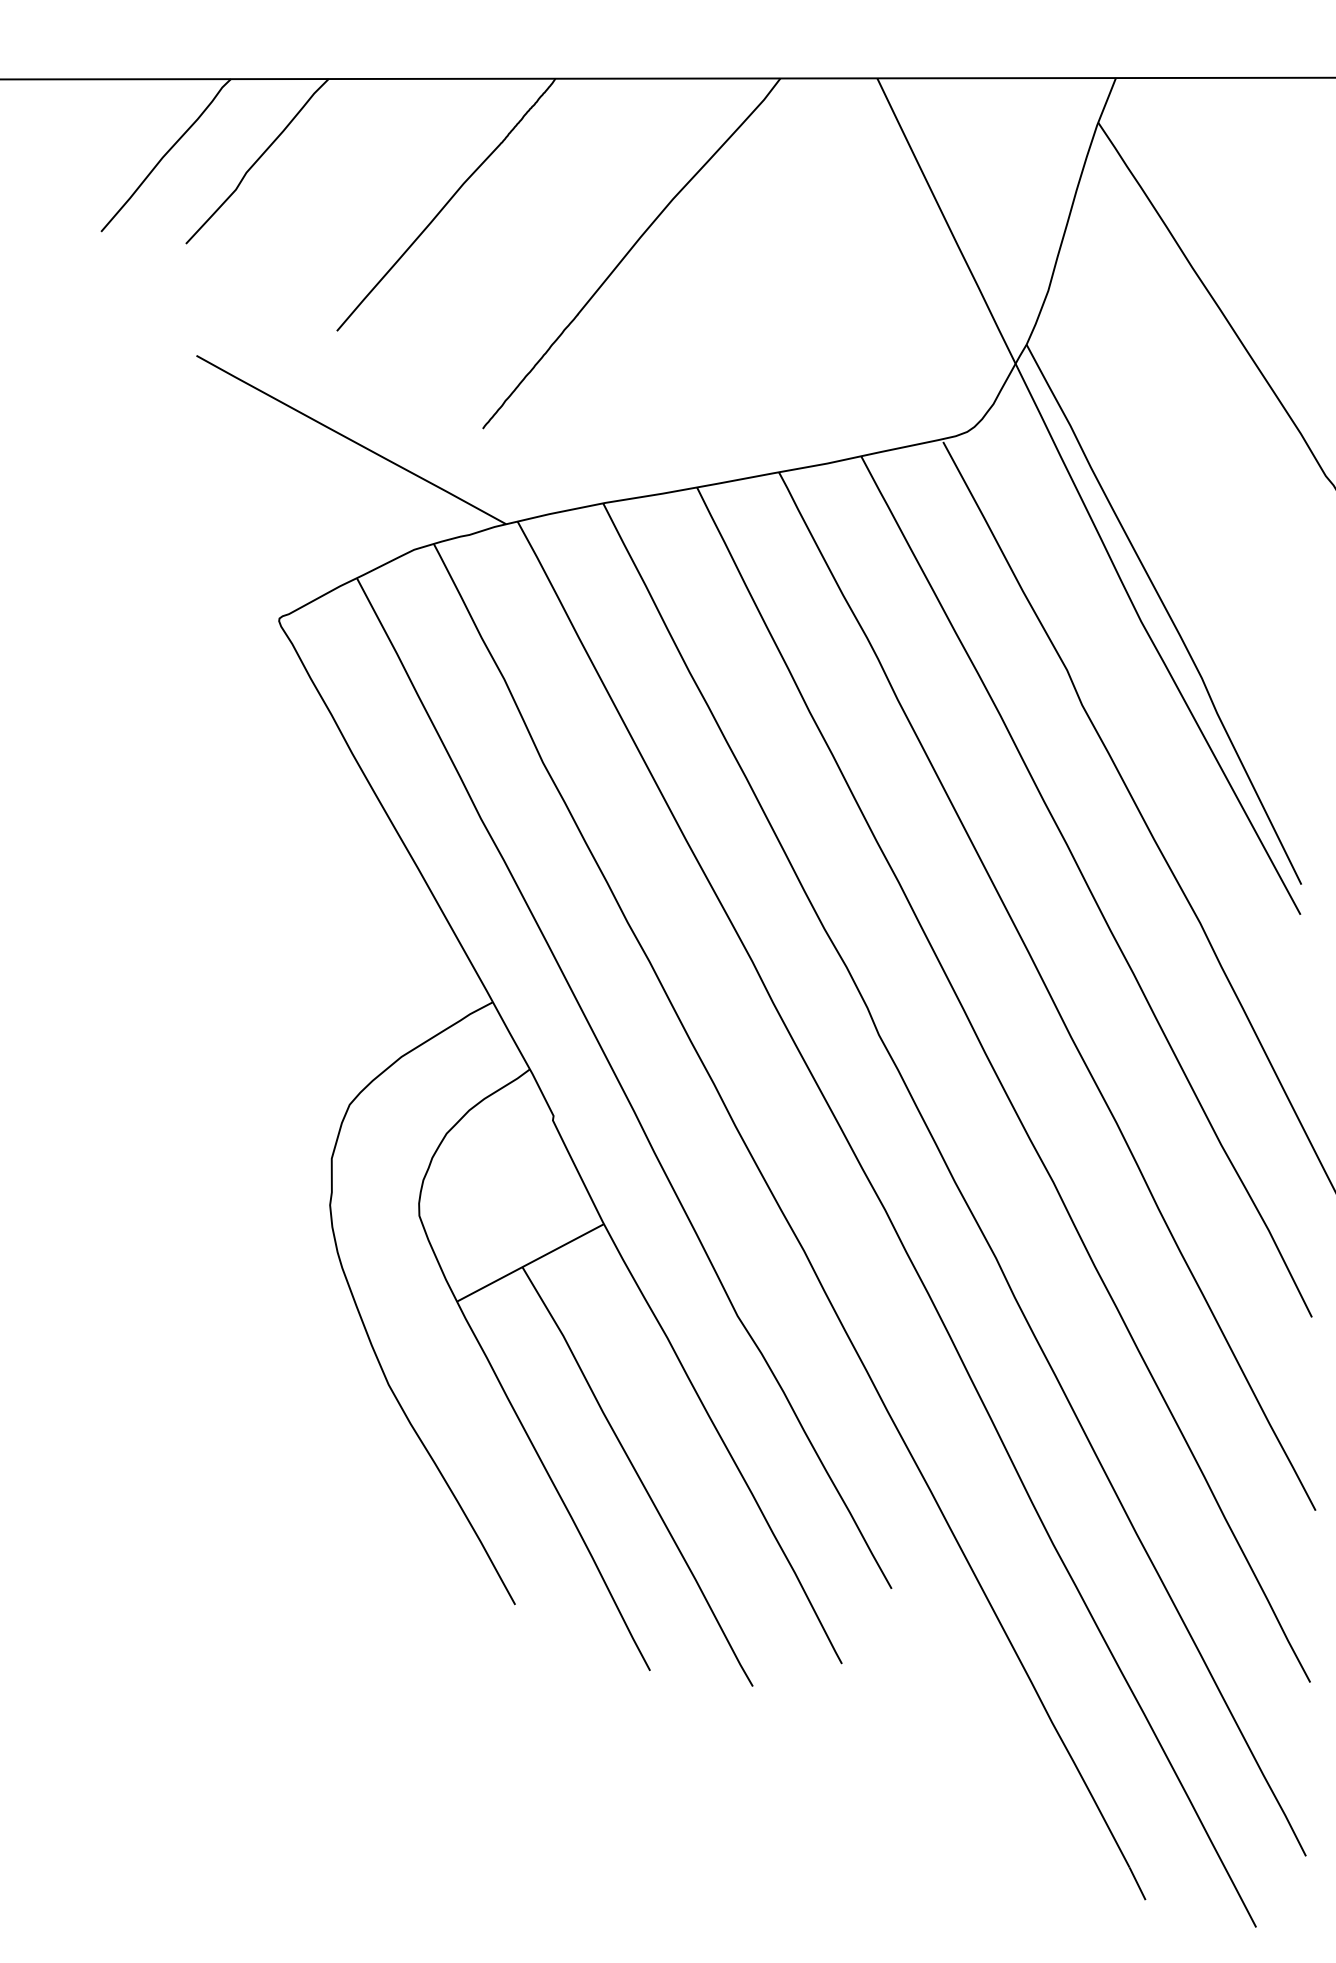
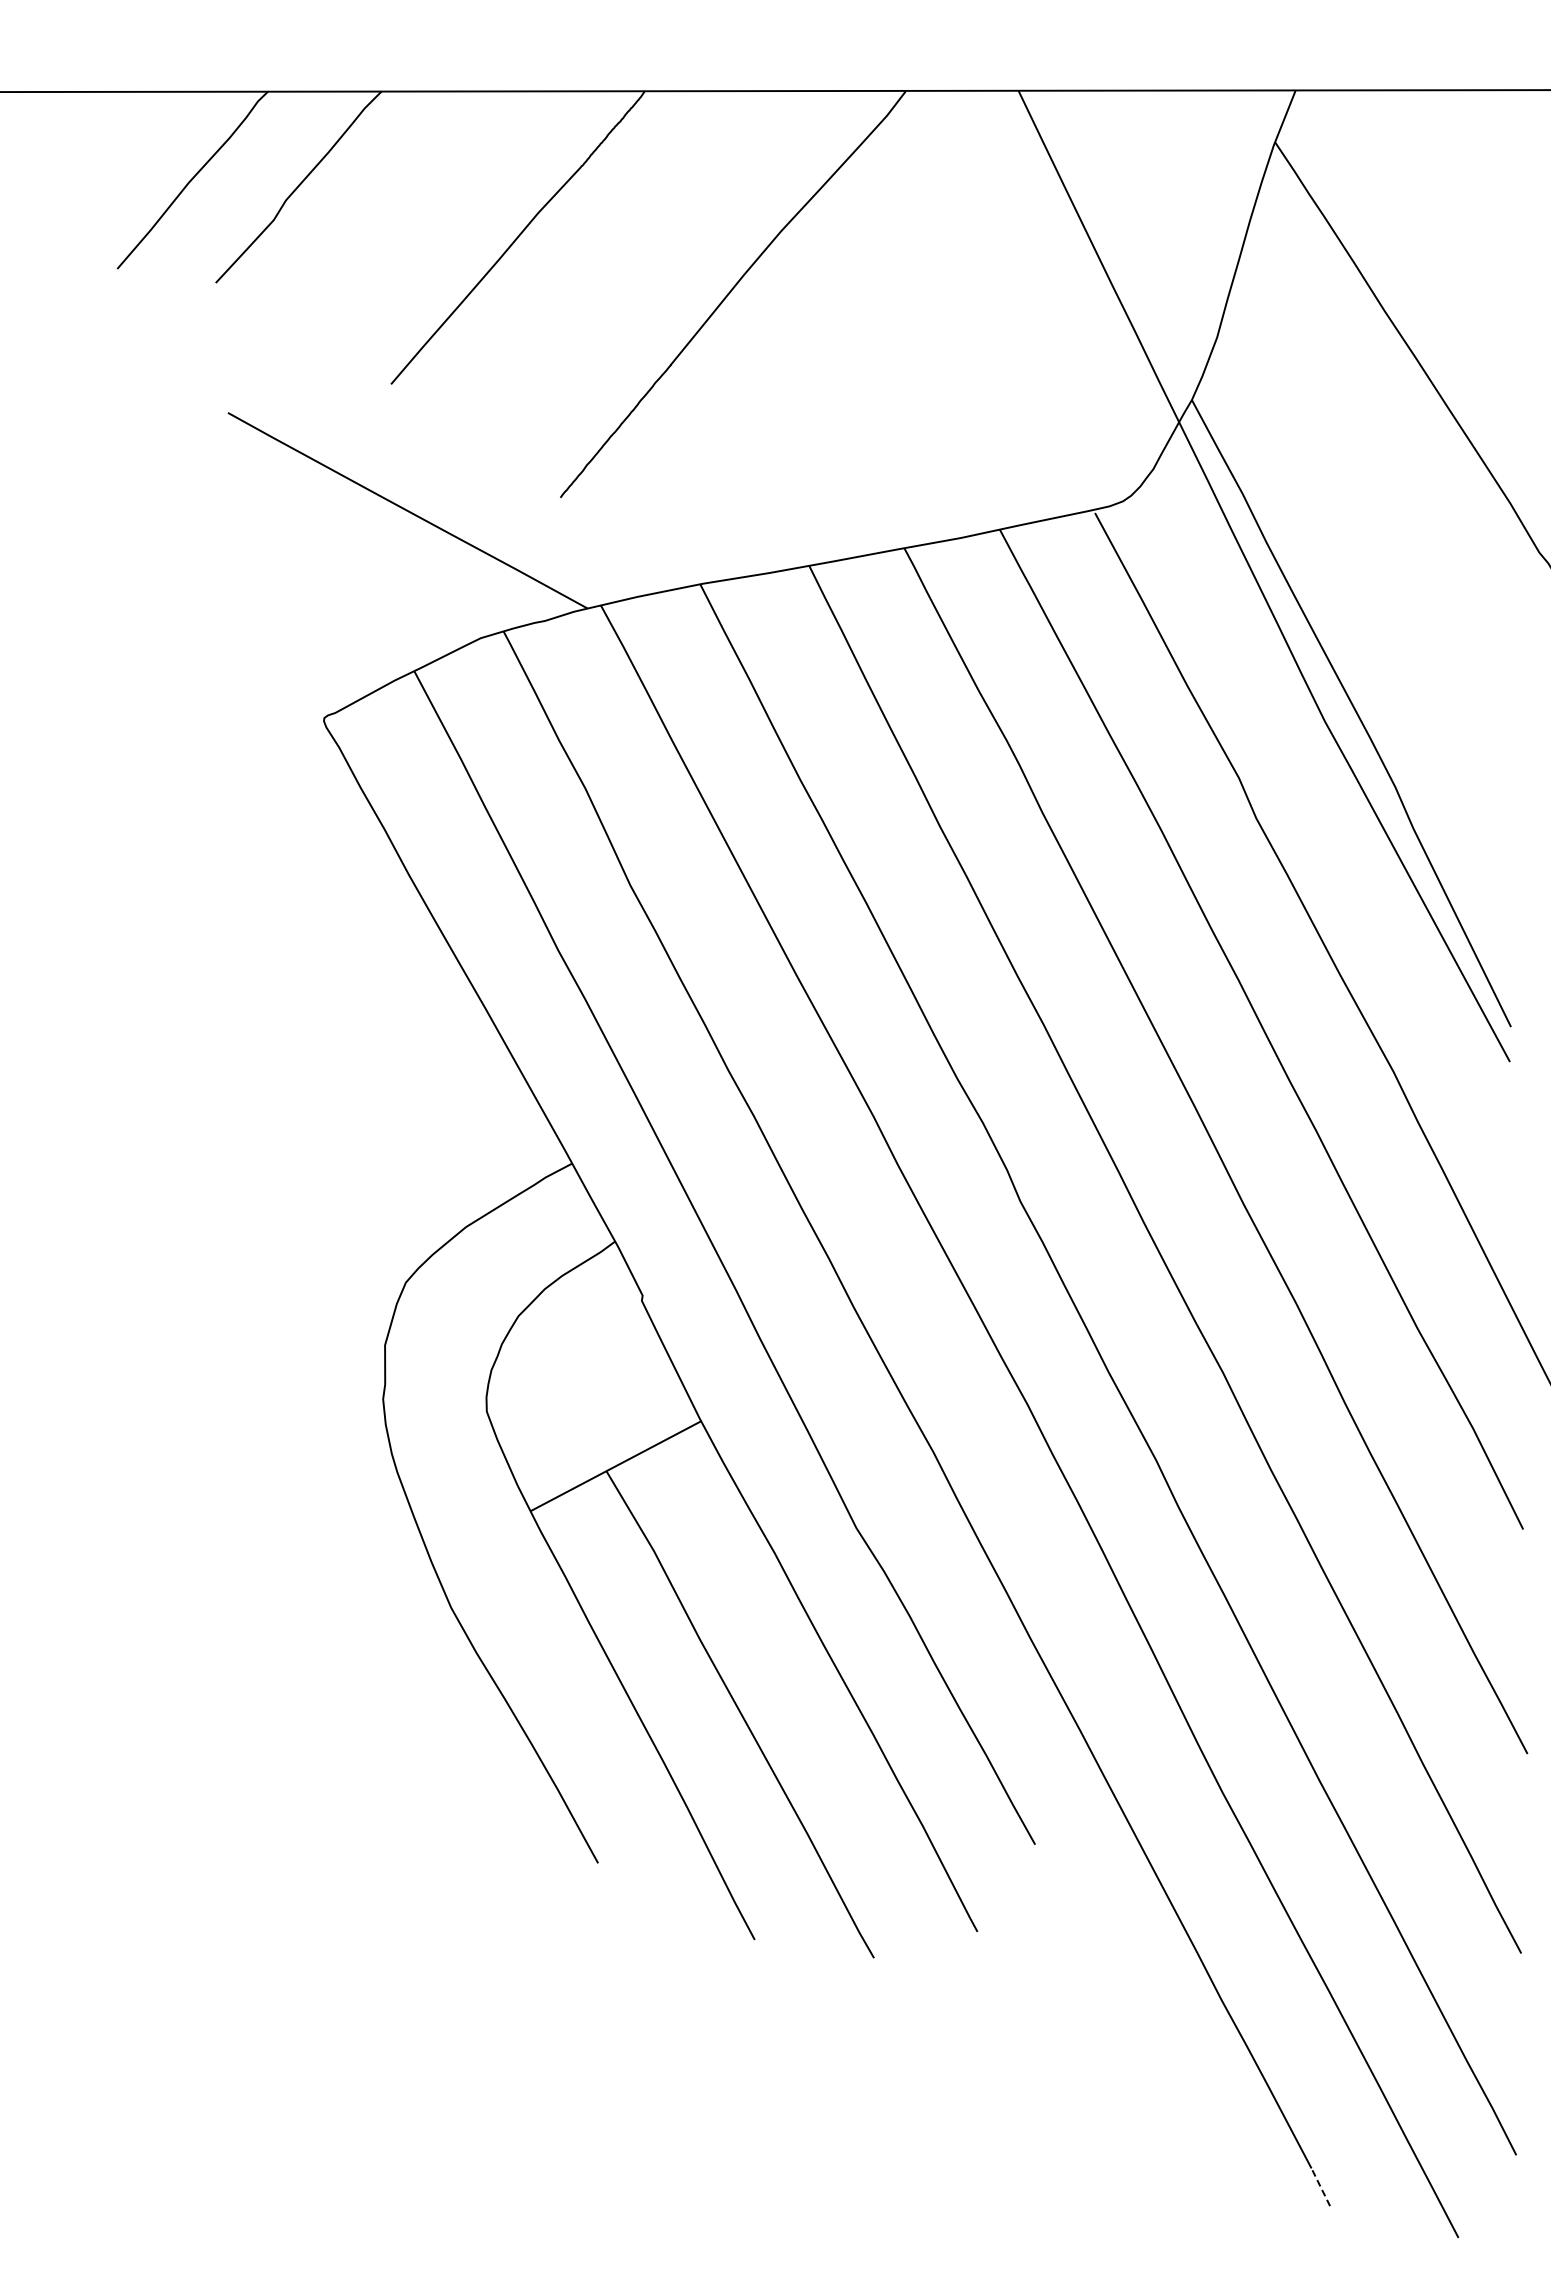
line: (1137, 1883) -> (1320, 2186), solid -> dashed

